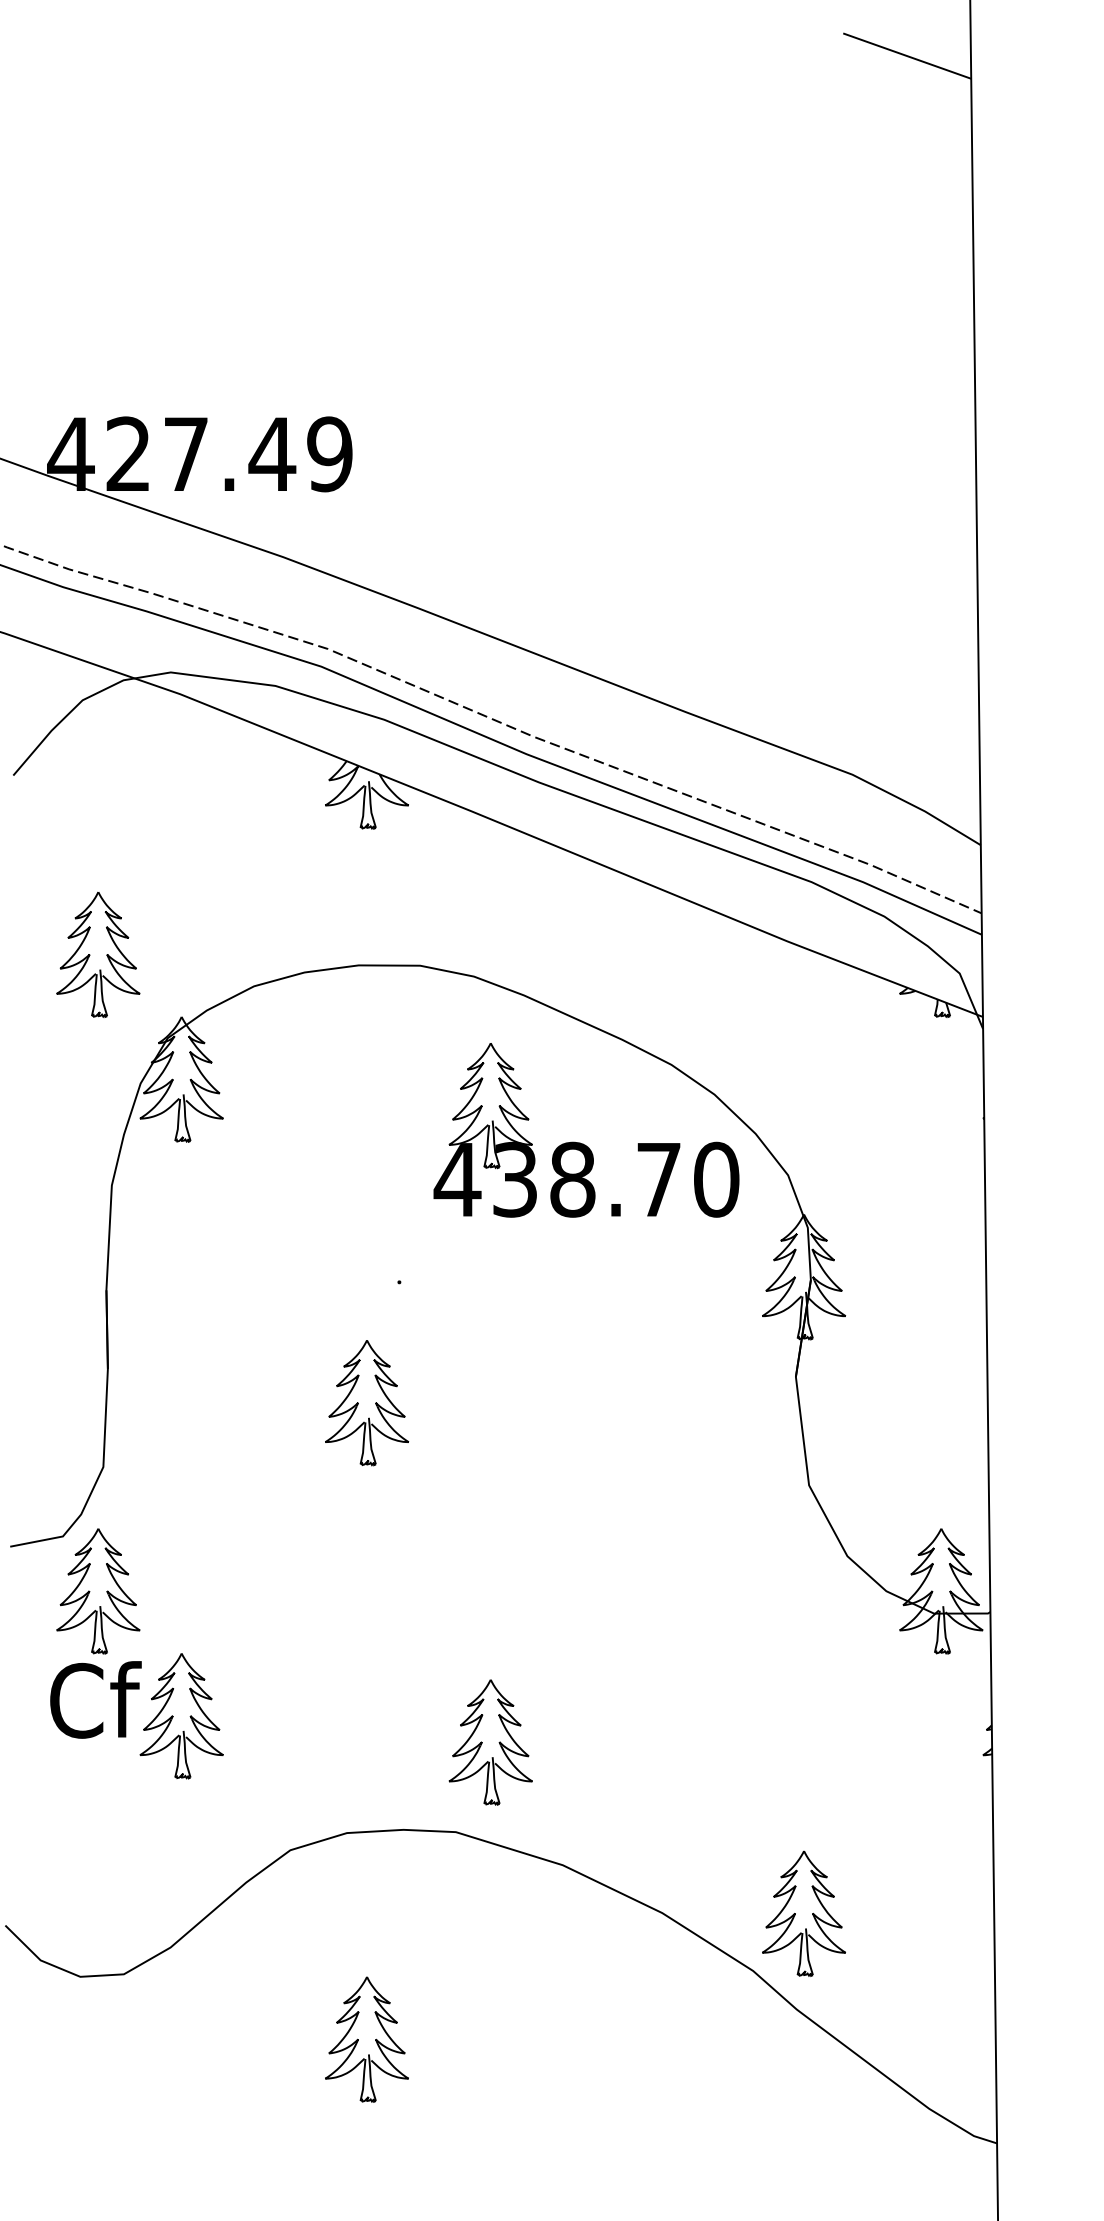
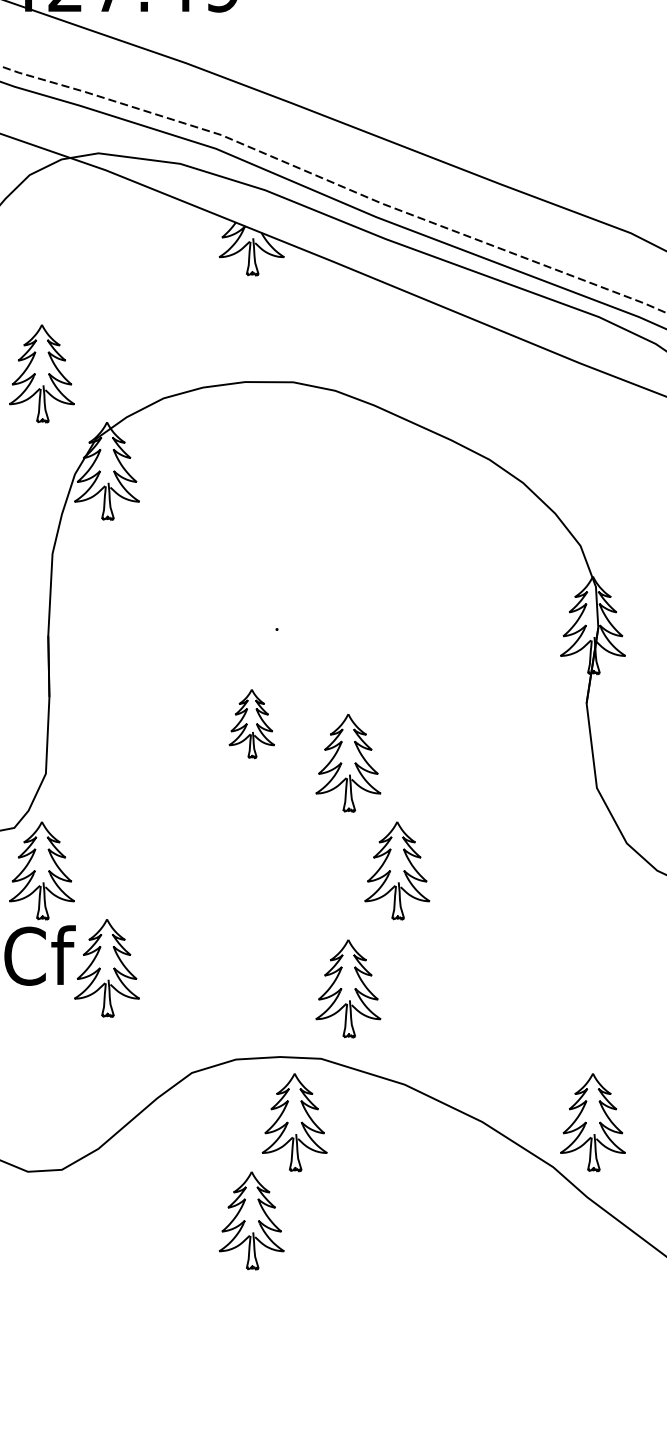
part: (583, 1143) -> (420, 521), removed
part: (367, 1403) -> (252, 724), size x0.7
part: (490, 1453) -> (348, 763), added
part: (553, 1591) -> (397, 870), added
part: (421, 1913) -> (294, 1122), added

